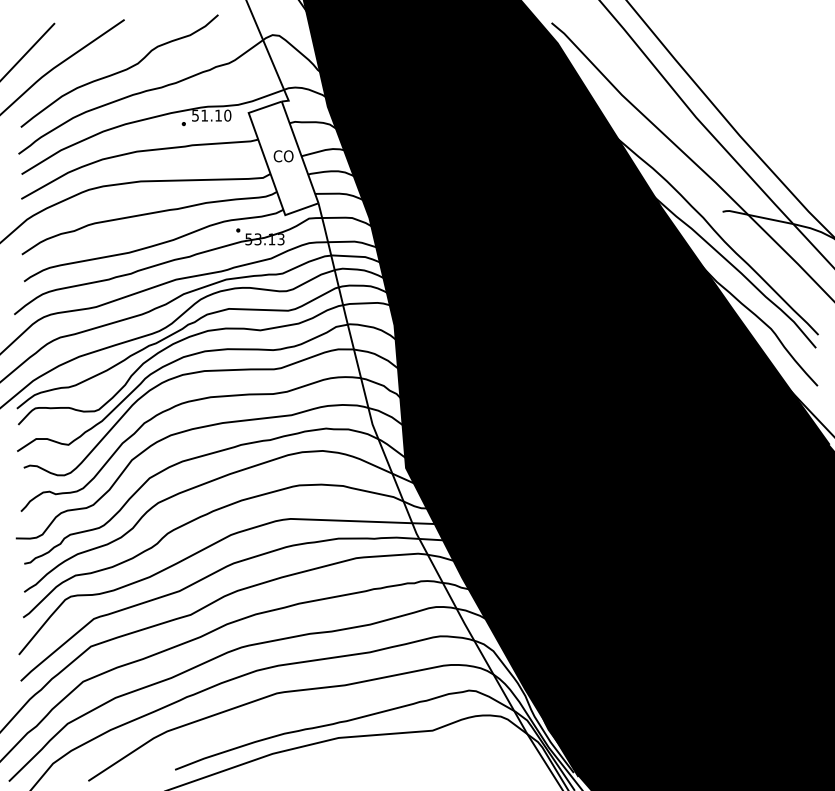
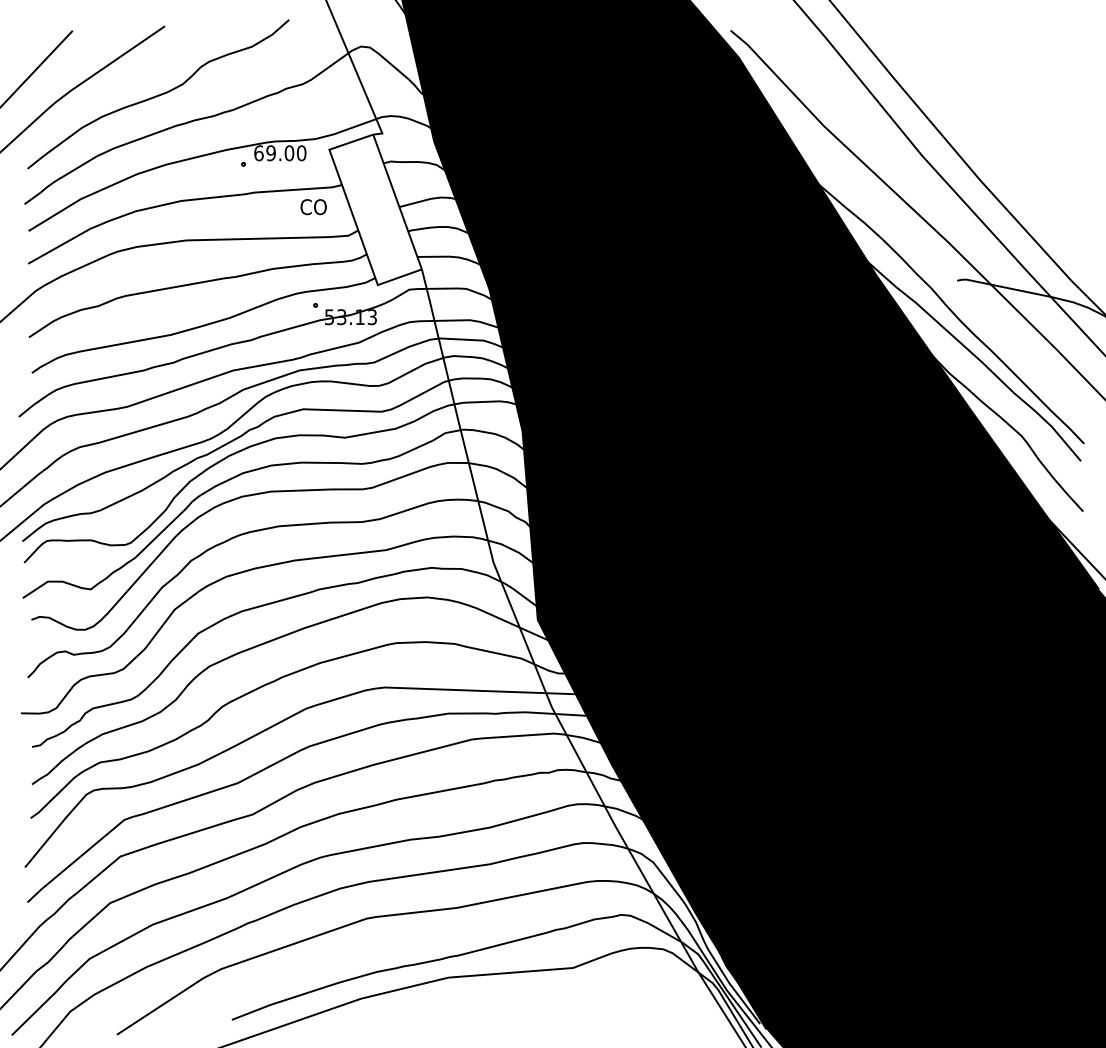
text: (207, 115) -> (274, 153), 51.10 -> 69.00
text: (283, 156) -> (313, 207), moved

